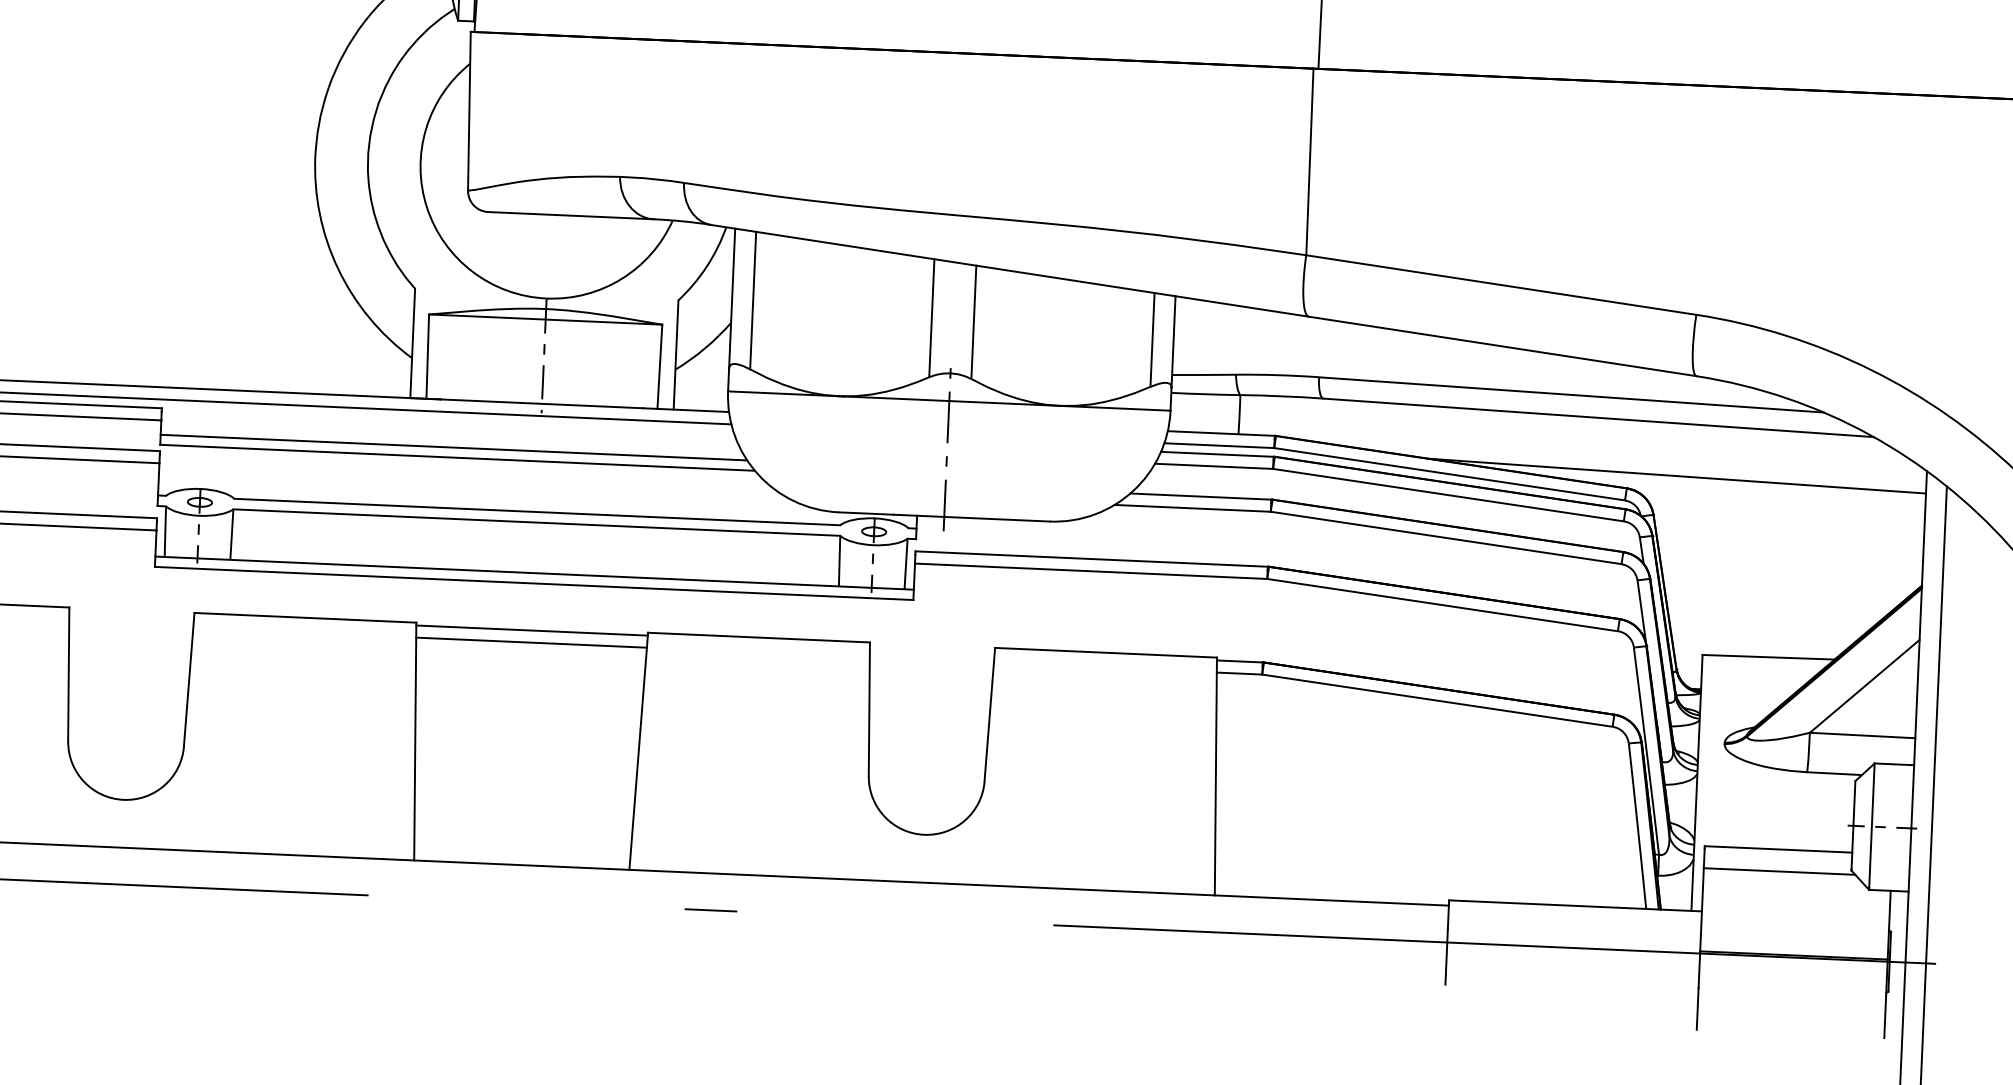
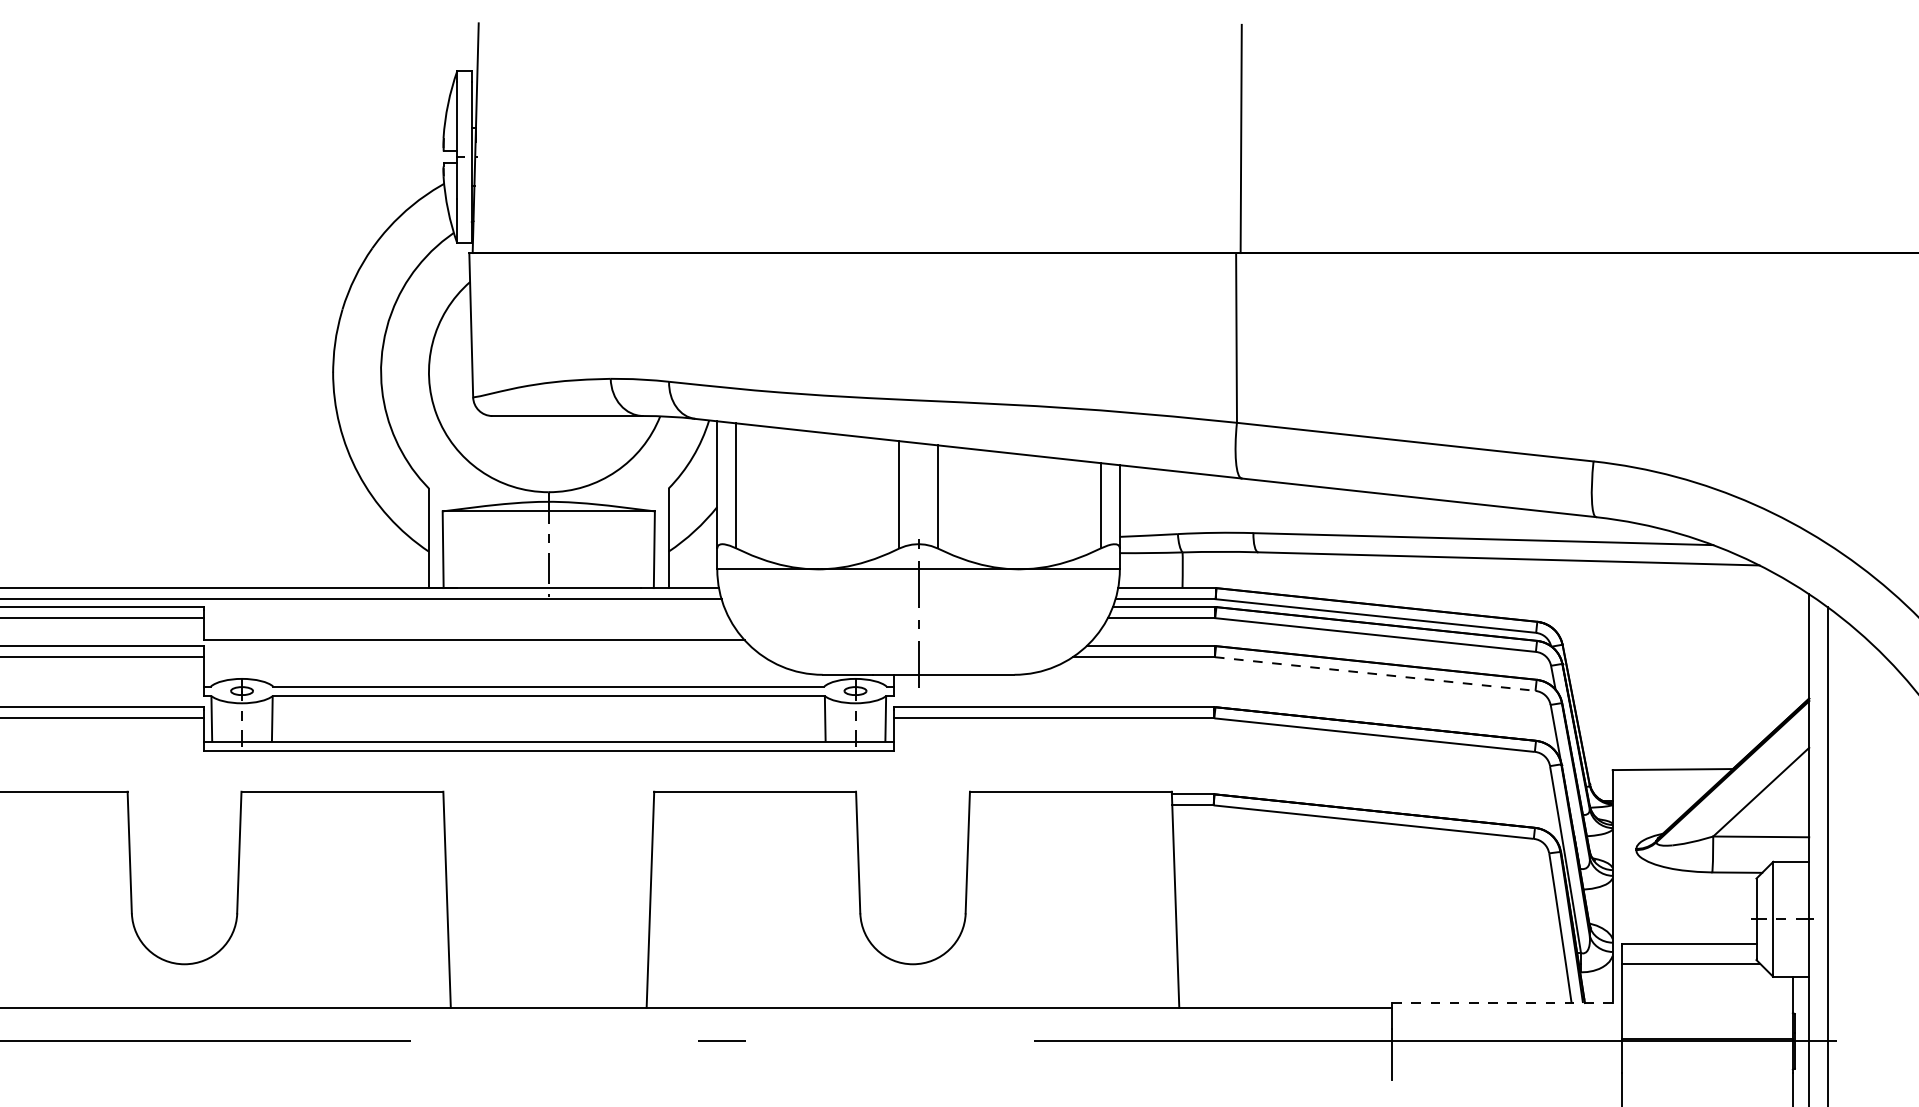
line: (453, 447) -> (470, 631), removed
line: (1677, 475) -> (1582, 608), removed
line: (1446, 538) -> (1375, 674), solid -> dashed
line: (531, 630) -> (548, 794), removed
line: (531, 642) -> (548, 805), removed
line: (1575, 906) -> (1507, 1003), solid -> dashed

